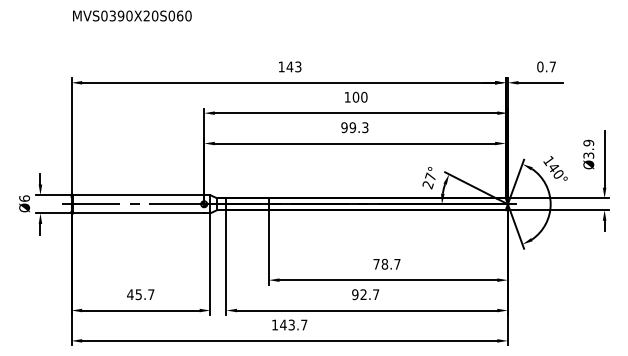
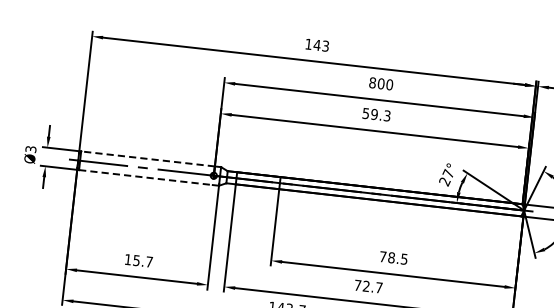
text: (347, 96) -> (372, 82), 100 -> 800
text: (344, 127) -> (365, 113), 99.3 -> 59.3
line: (138, 195) -> (147, 159), solid -> dashed
text: (24, 198) -> (30, 149), Ø6 -> Ø3
line: (139, 213) -> (146, 177), solid -> dashed
text: (397, 264) -> (404, 259), 78.7 -> 78.5
text: (130, 294) -> (128, 259), 45.7 -> 15.7
text: (355, 294) -> (358, 285), 92.7 -> 72.7

